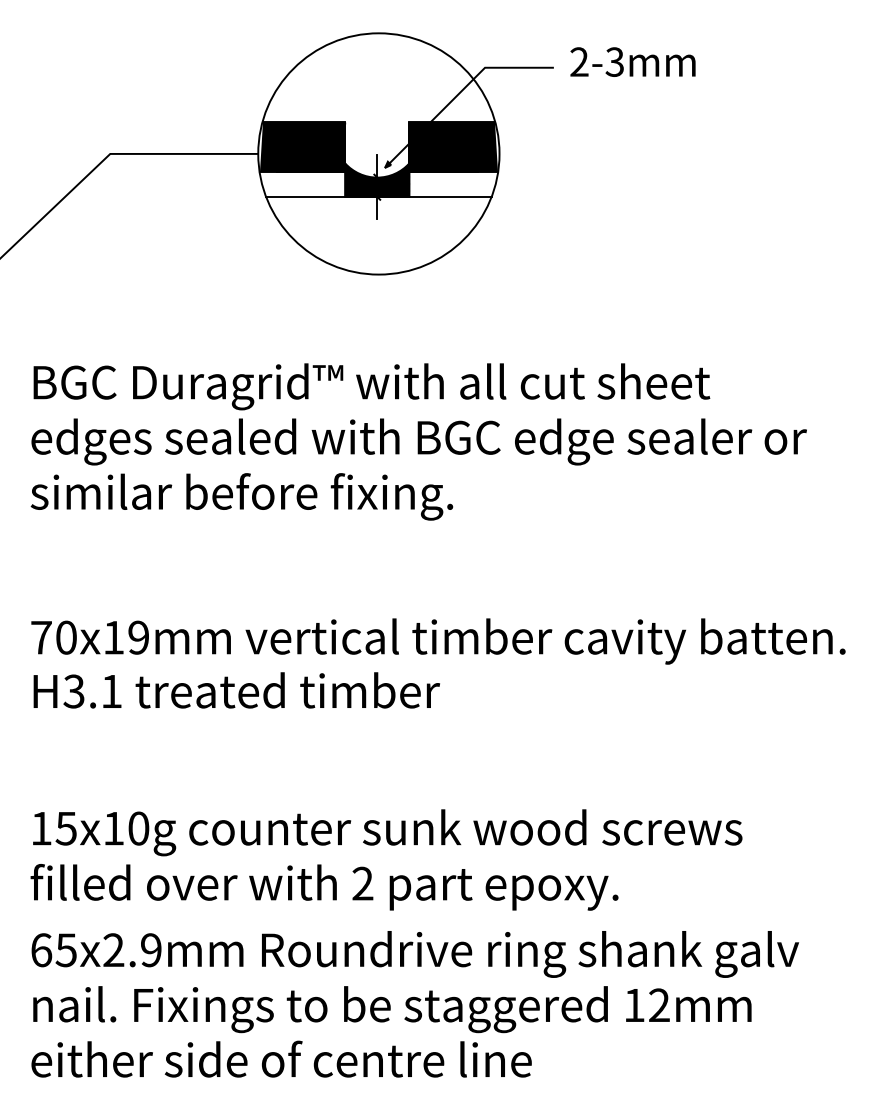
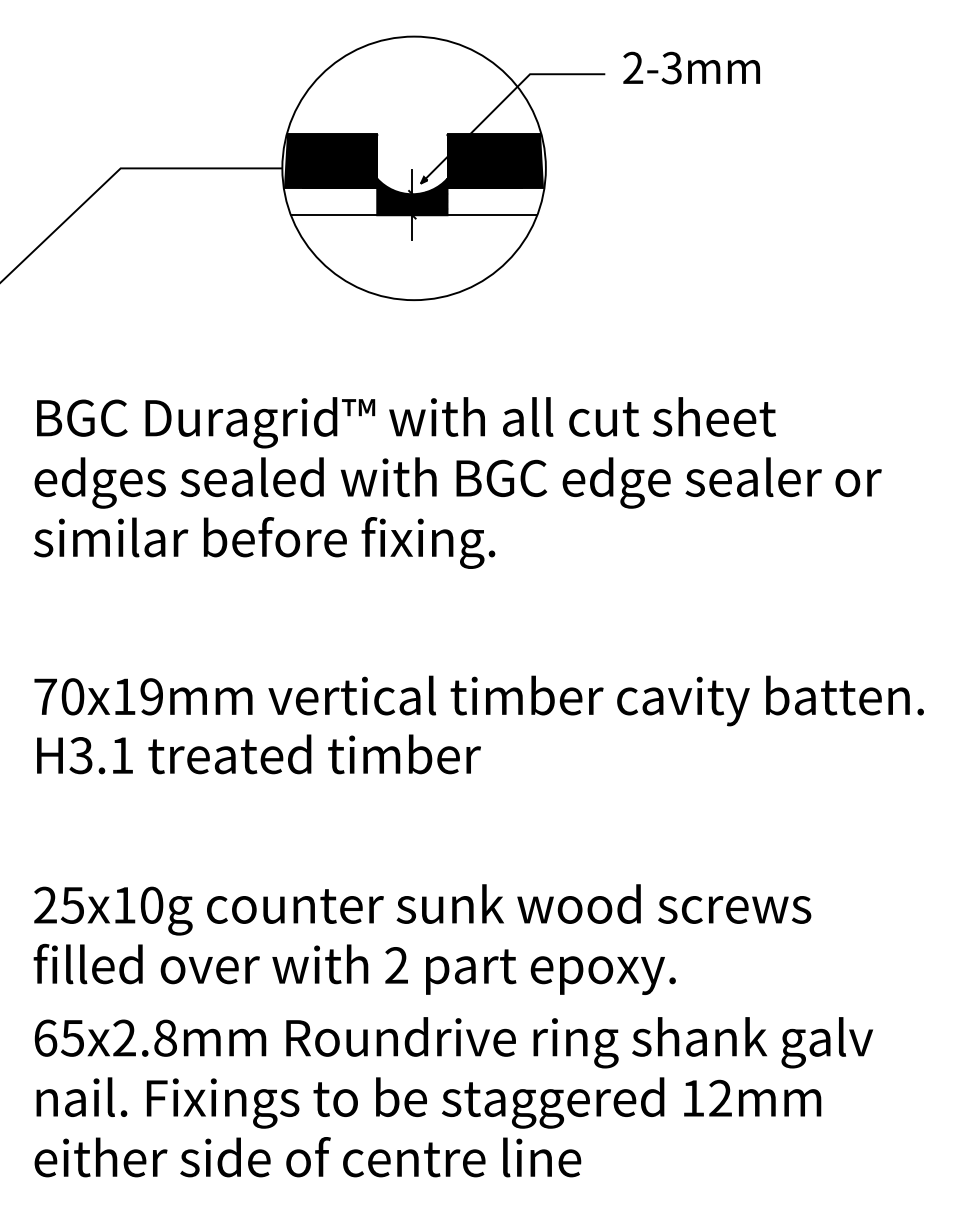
text: (41, 828) -> (45, 905), 15x10g -> 25x10g
text: (151, 950) -> (165, 1038), 65x2.9mm -> 65x2.8mm

